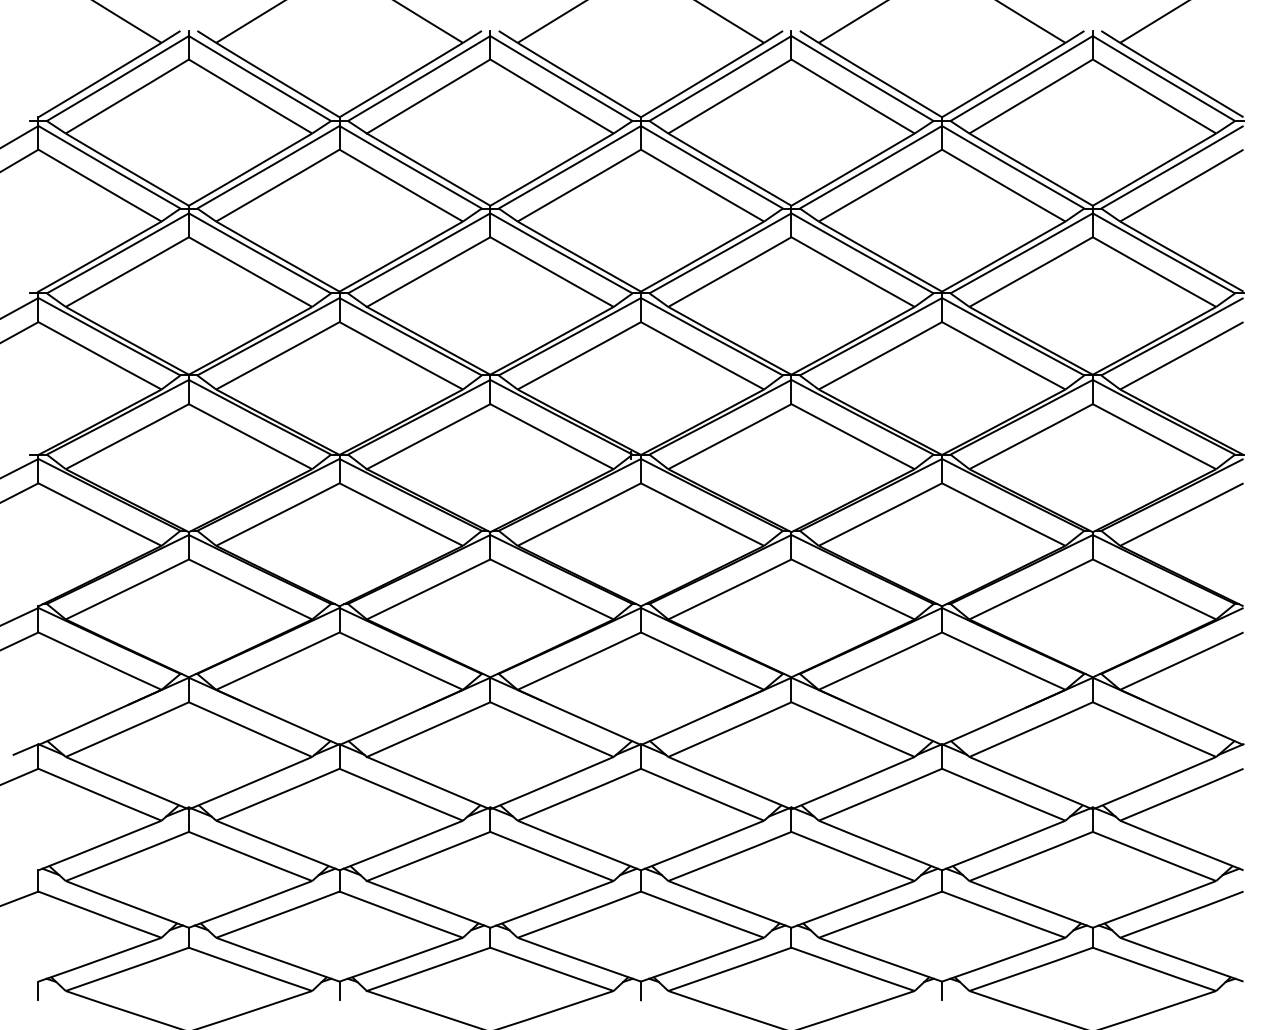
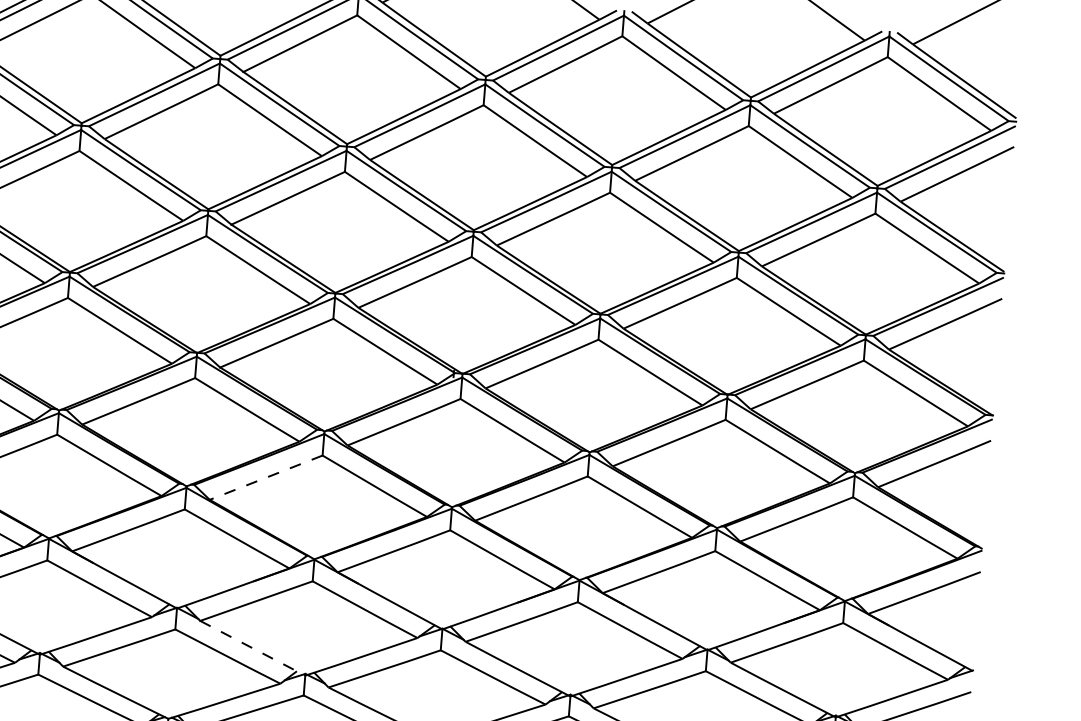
line: (428, 589) -> (266, 477), solid -> dashed
line: (429, 783) -> (253, 648), solid -> dashed

